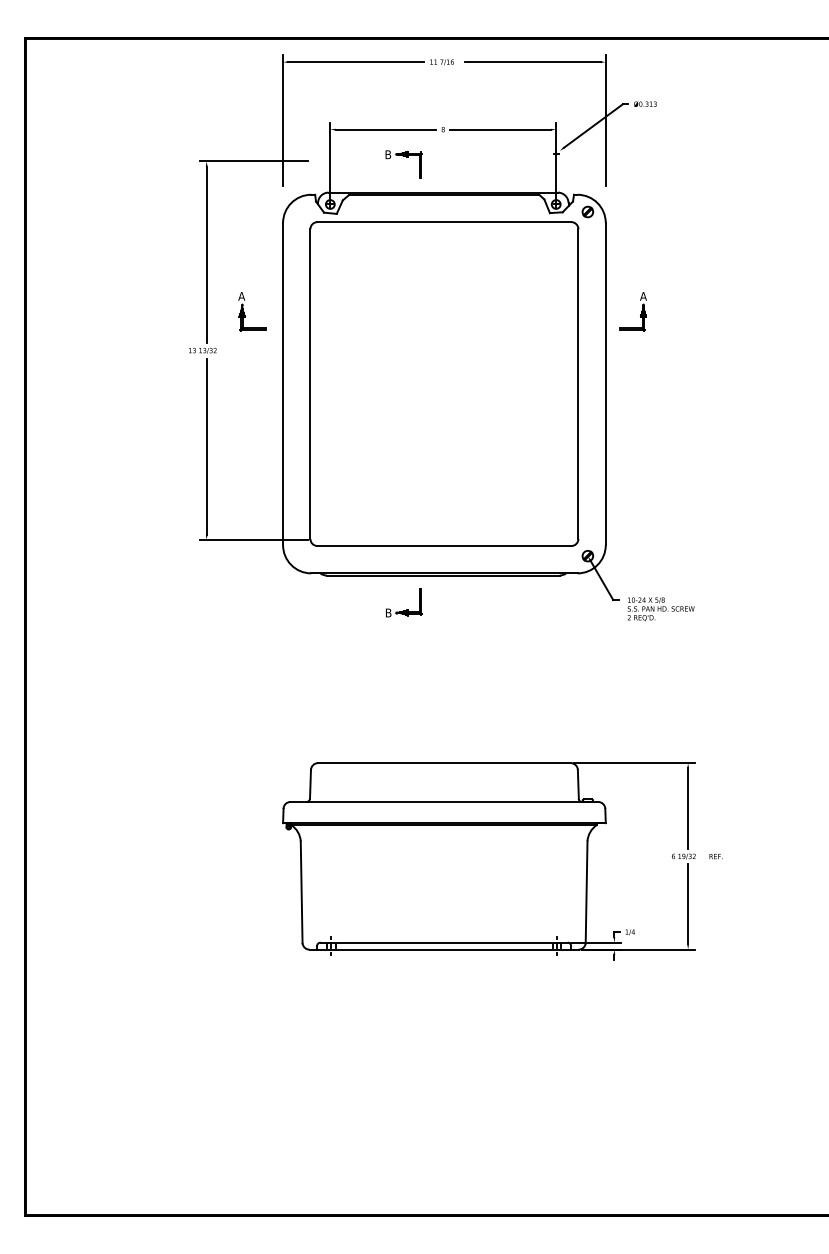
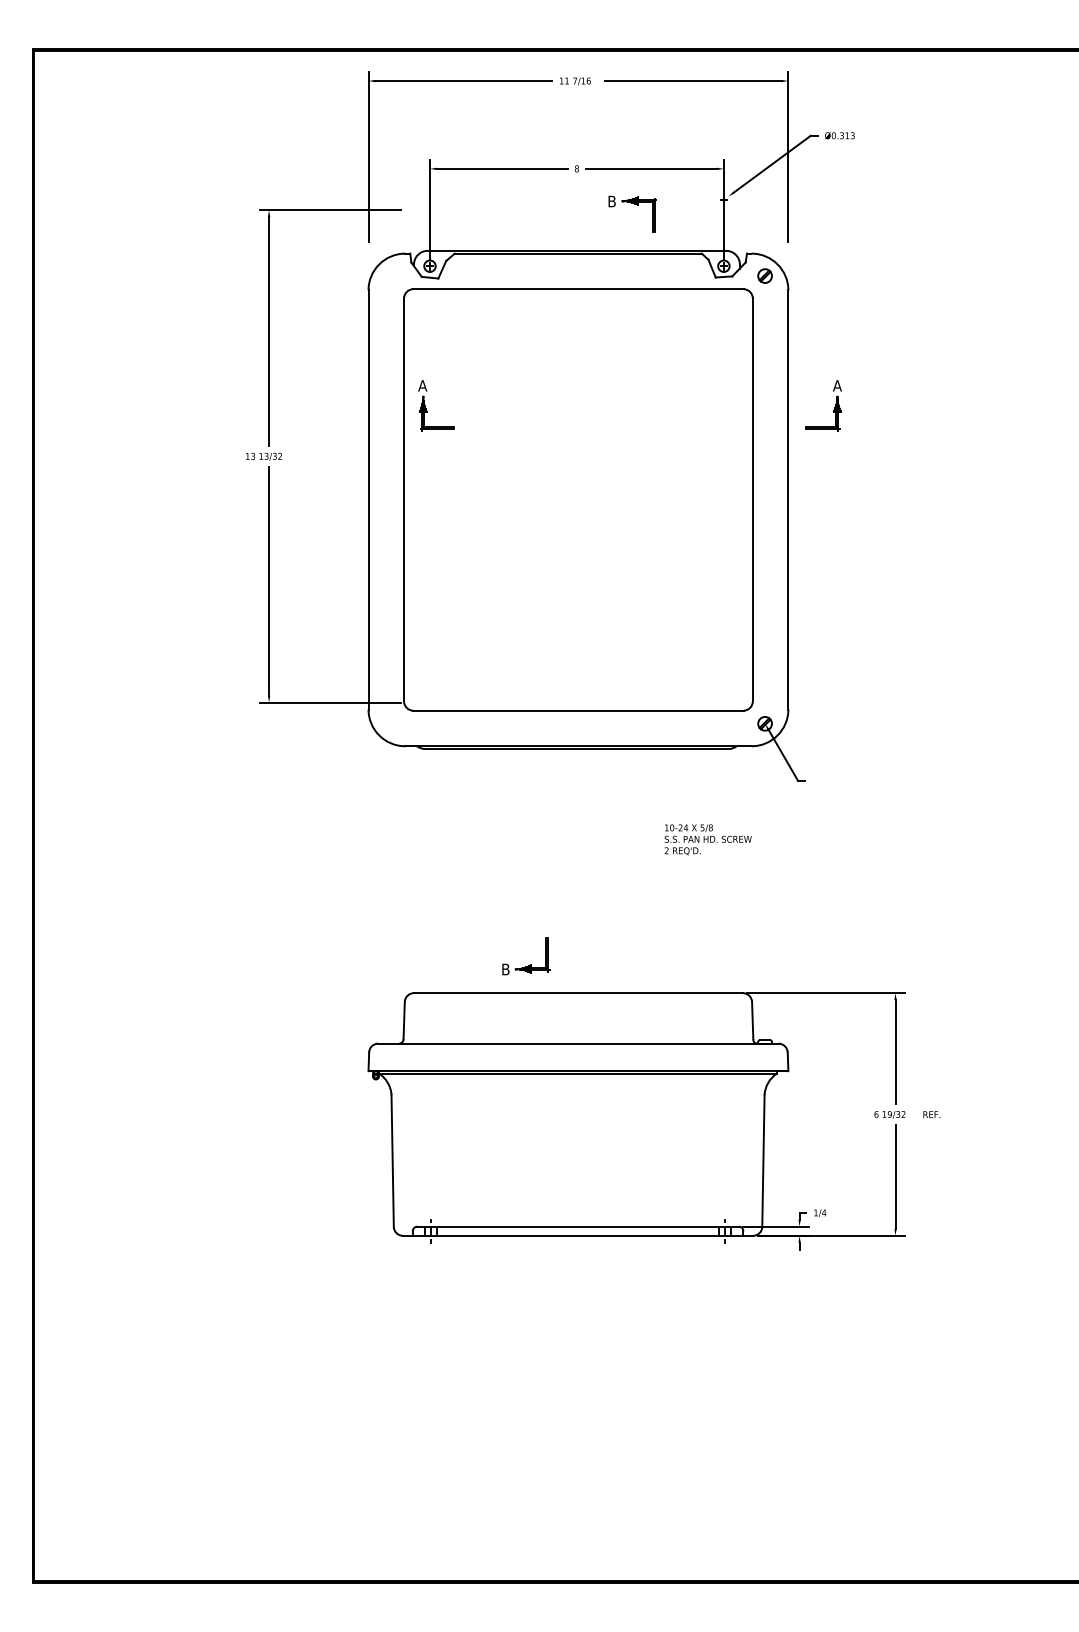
part: (406, 157) -> (635, 205), moved
part: (244, 311) -> (426, 405), moved
part: (406, 609) -> (529, 964), moved
text: (660, 609) -> (707, 840), moved

